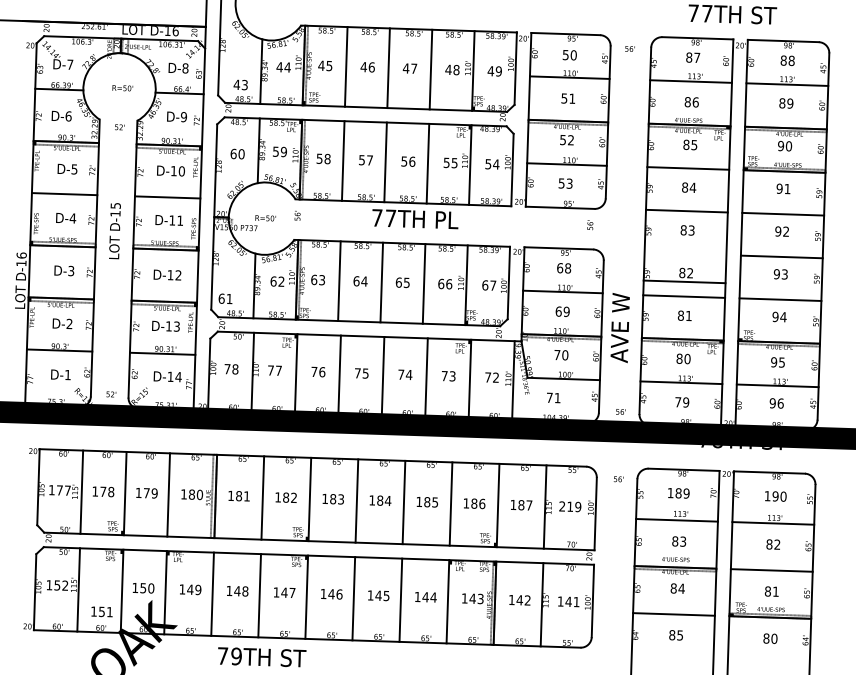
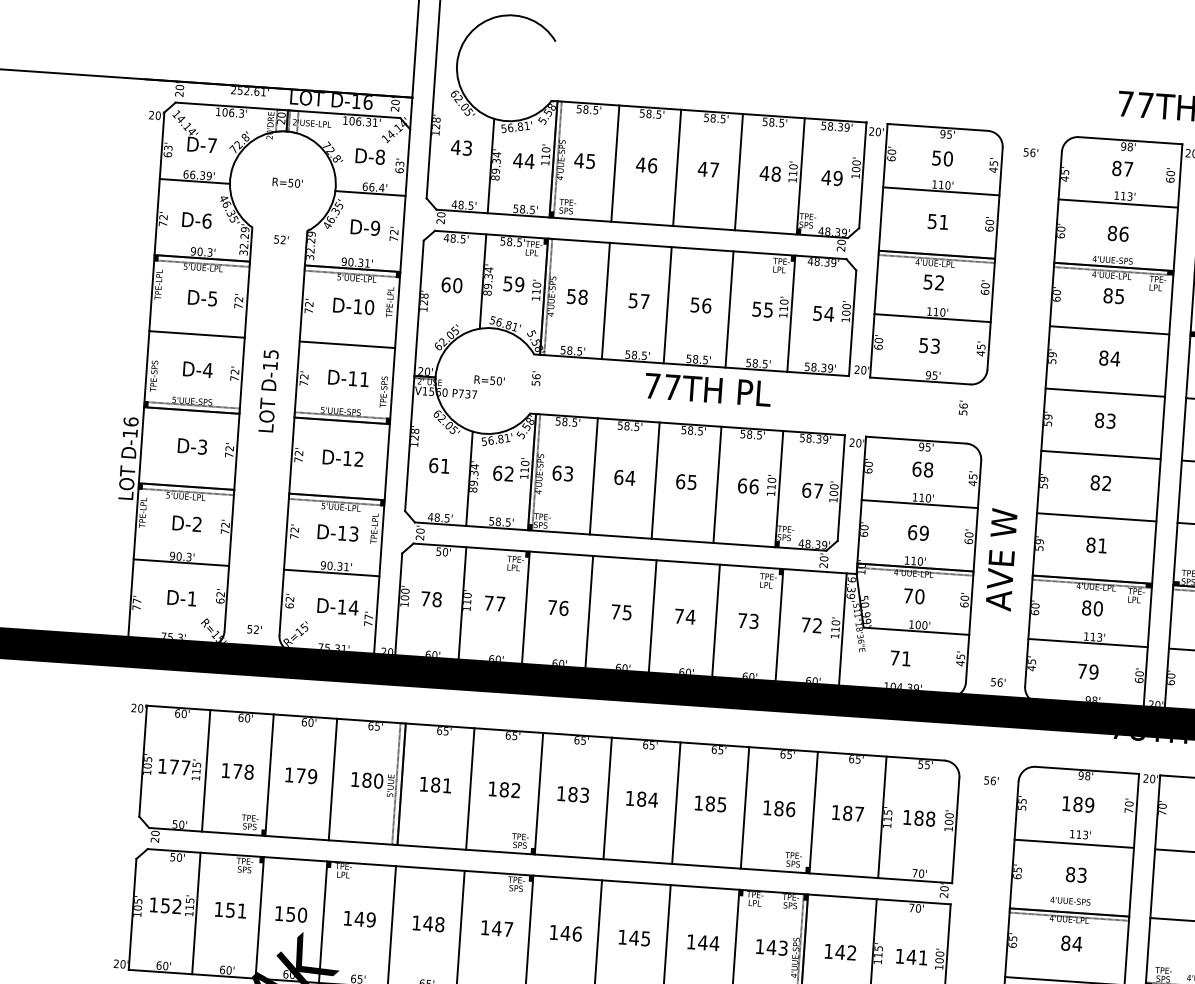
text: (240, 84) -> (461, 147), moved
line: (684, 281) -> (1100, 454), moved
text: (225, 298) -> (439, 465), moved
text: (570, 506) -> (919, 817), 219 -> 188
text: (101, 611) -> (229, 909), moved

